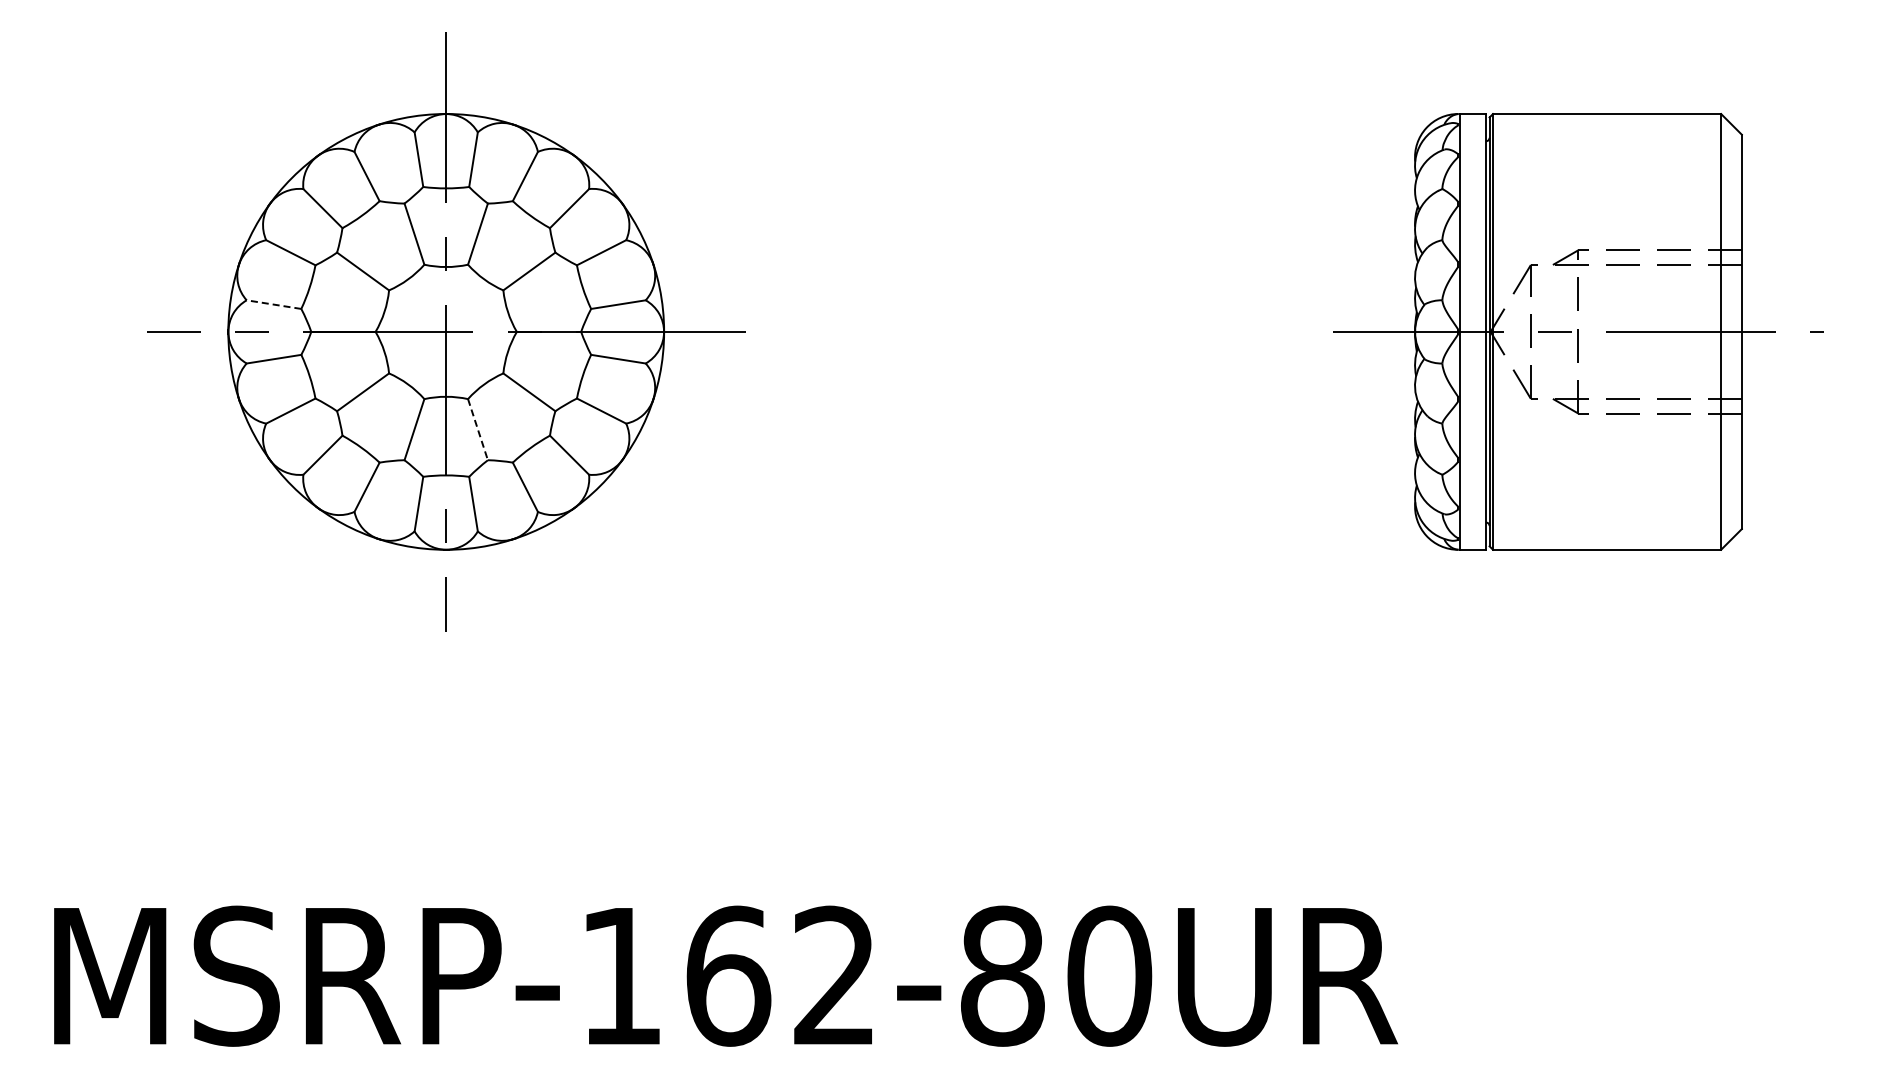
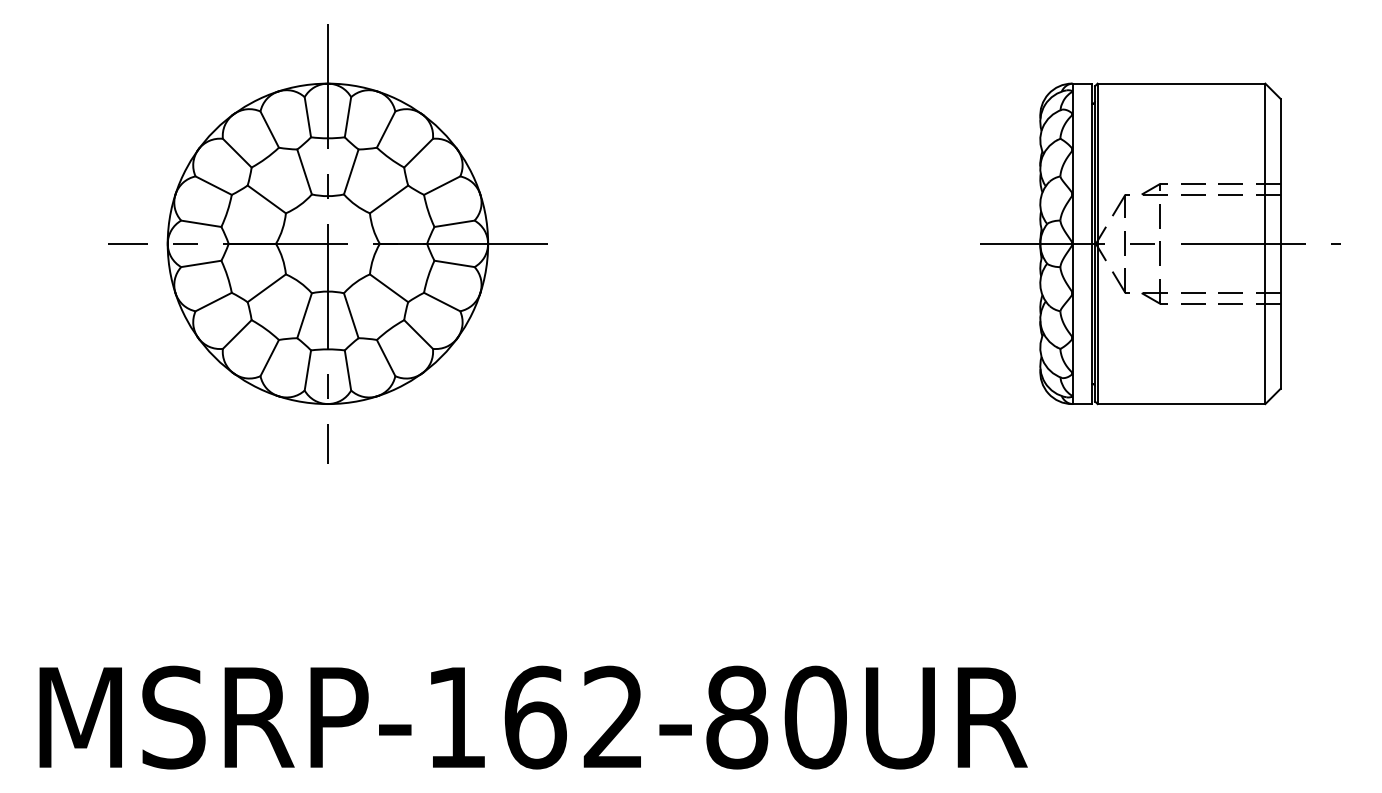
line: (274, 304) -> (201, 223), dashed -> solid
line: (478, 430) -> (351, 316), dashed -> solid

